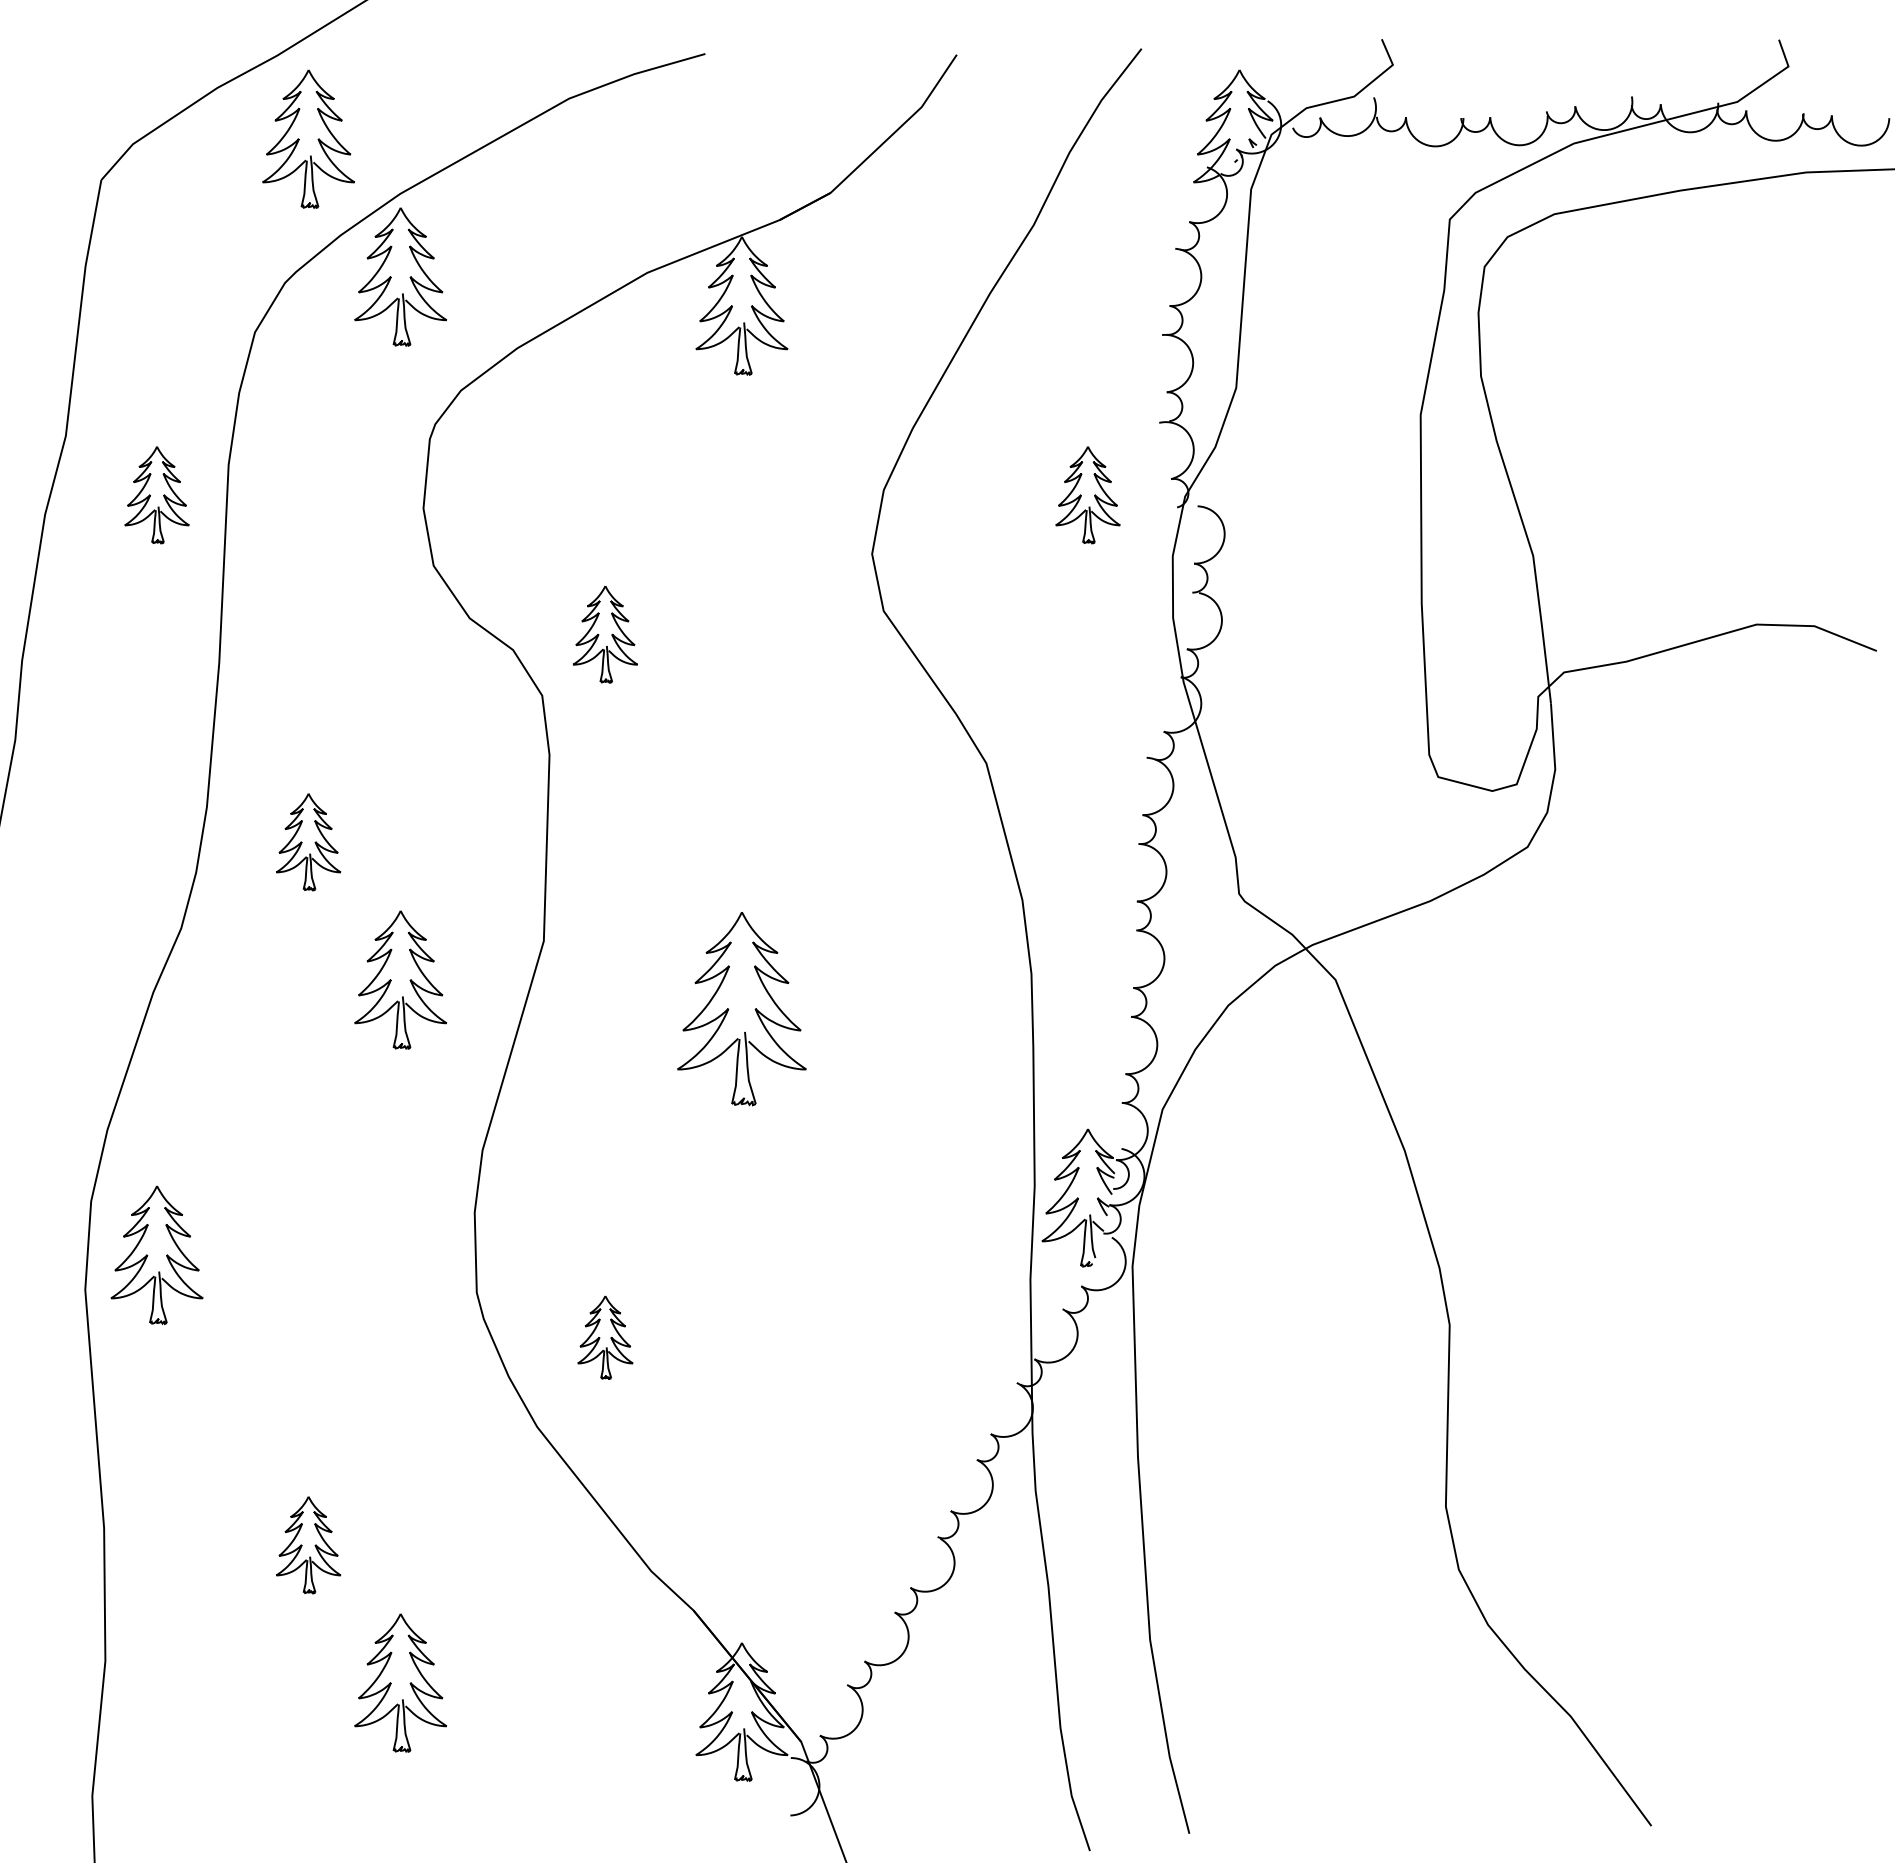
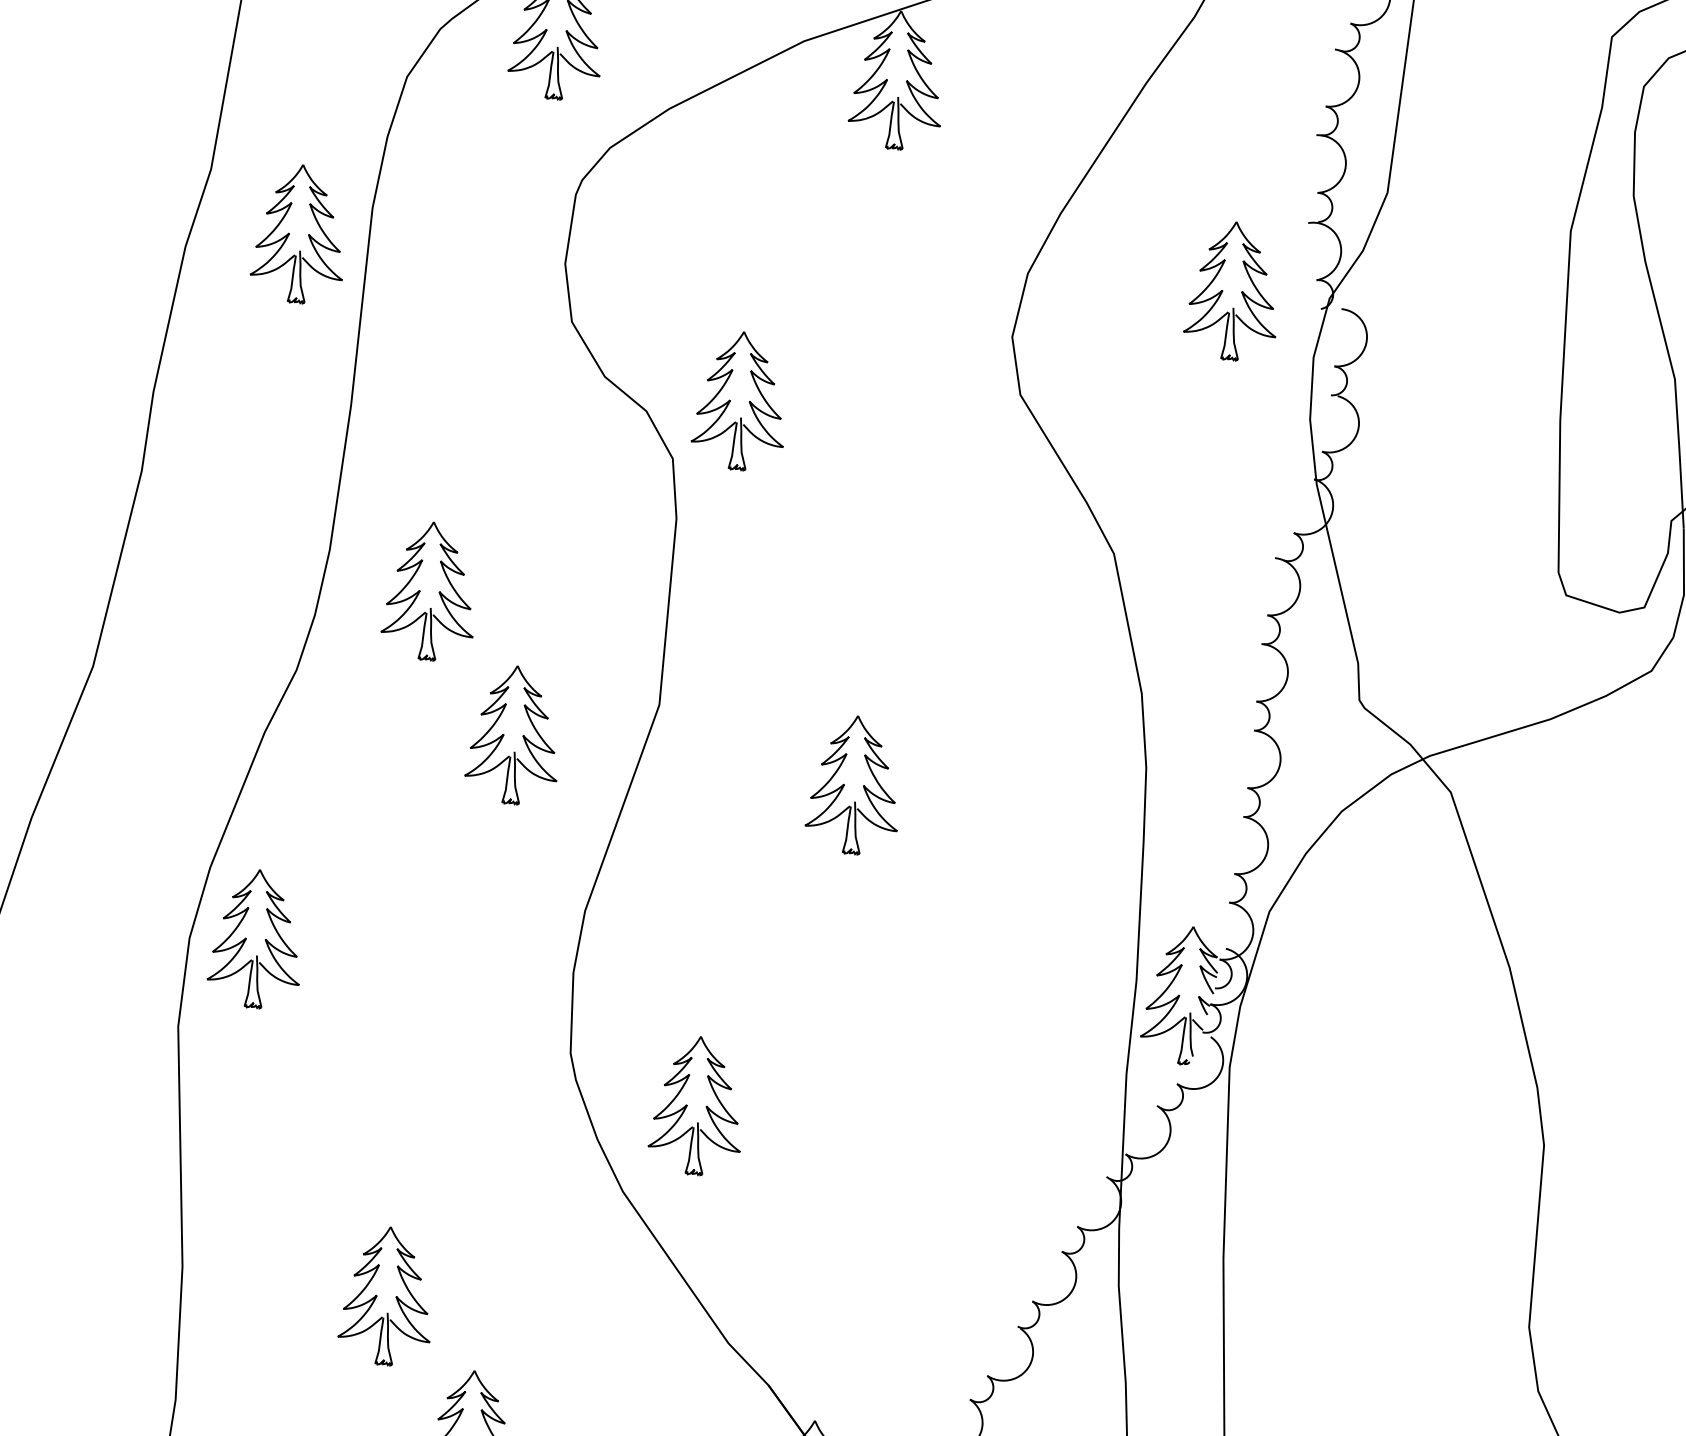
part: (156, 494) -> (298, 233), size x1.43
part: (1087, 494) -> (1231, 290), size x1.43
part: (605, 634) -> (740, 401), size x1.43
part: (308, 841) -> (429, 590), size x1.43
part: (741, 1008) -> (853, 784), size x0.71
part: (156, 1254) -> (255, 938), moved
part: (605, 1337) -> (696, 1106), size x1.67
part: (308, 1544) -> (386, 1295), size x1.43

